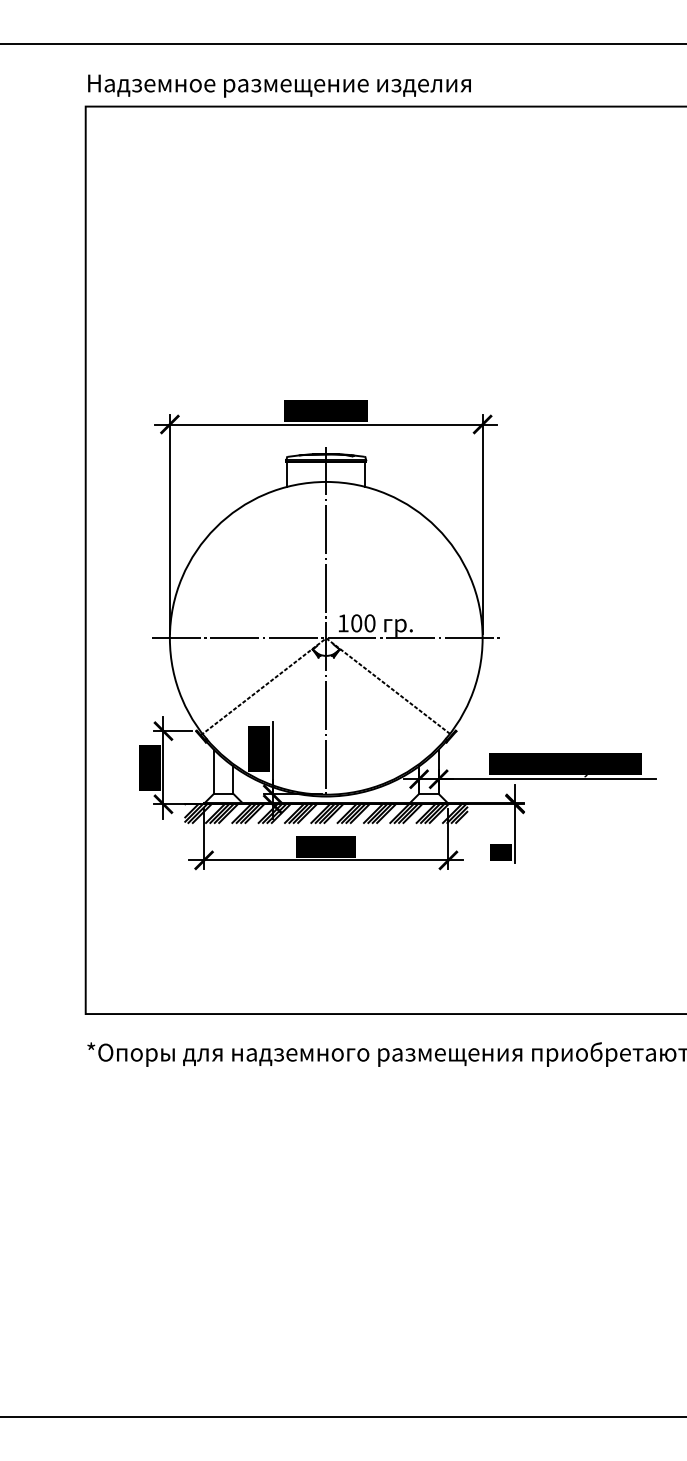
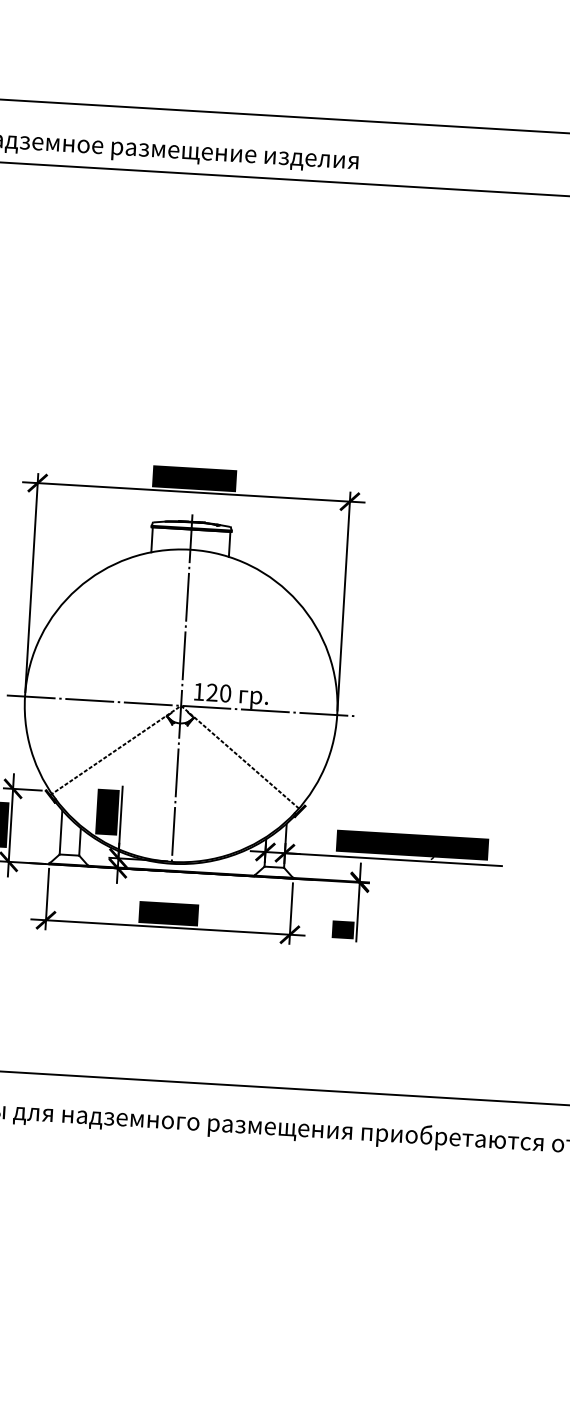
text: (356, 623) -> (212, 692), 100 -> 120
hatch: (325, 813) -> (169, 880), removed

